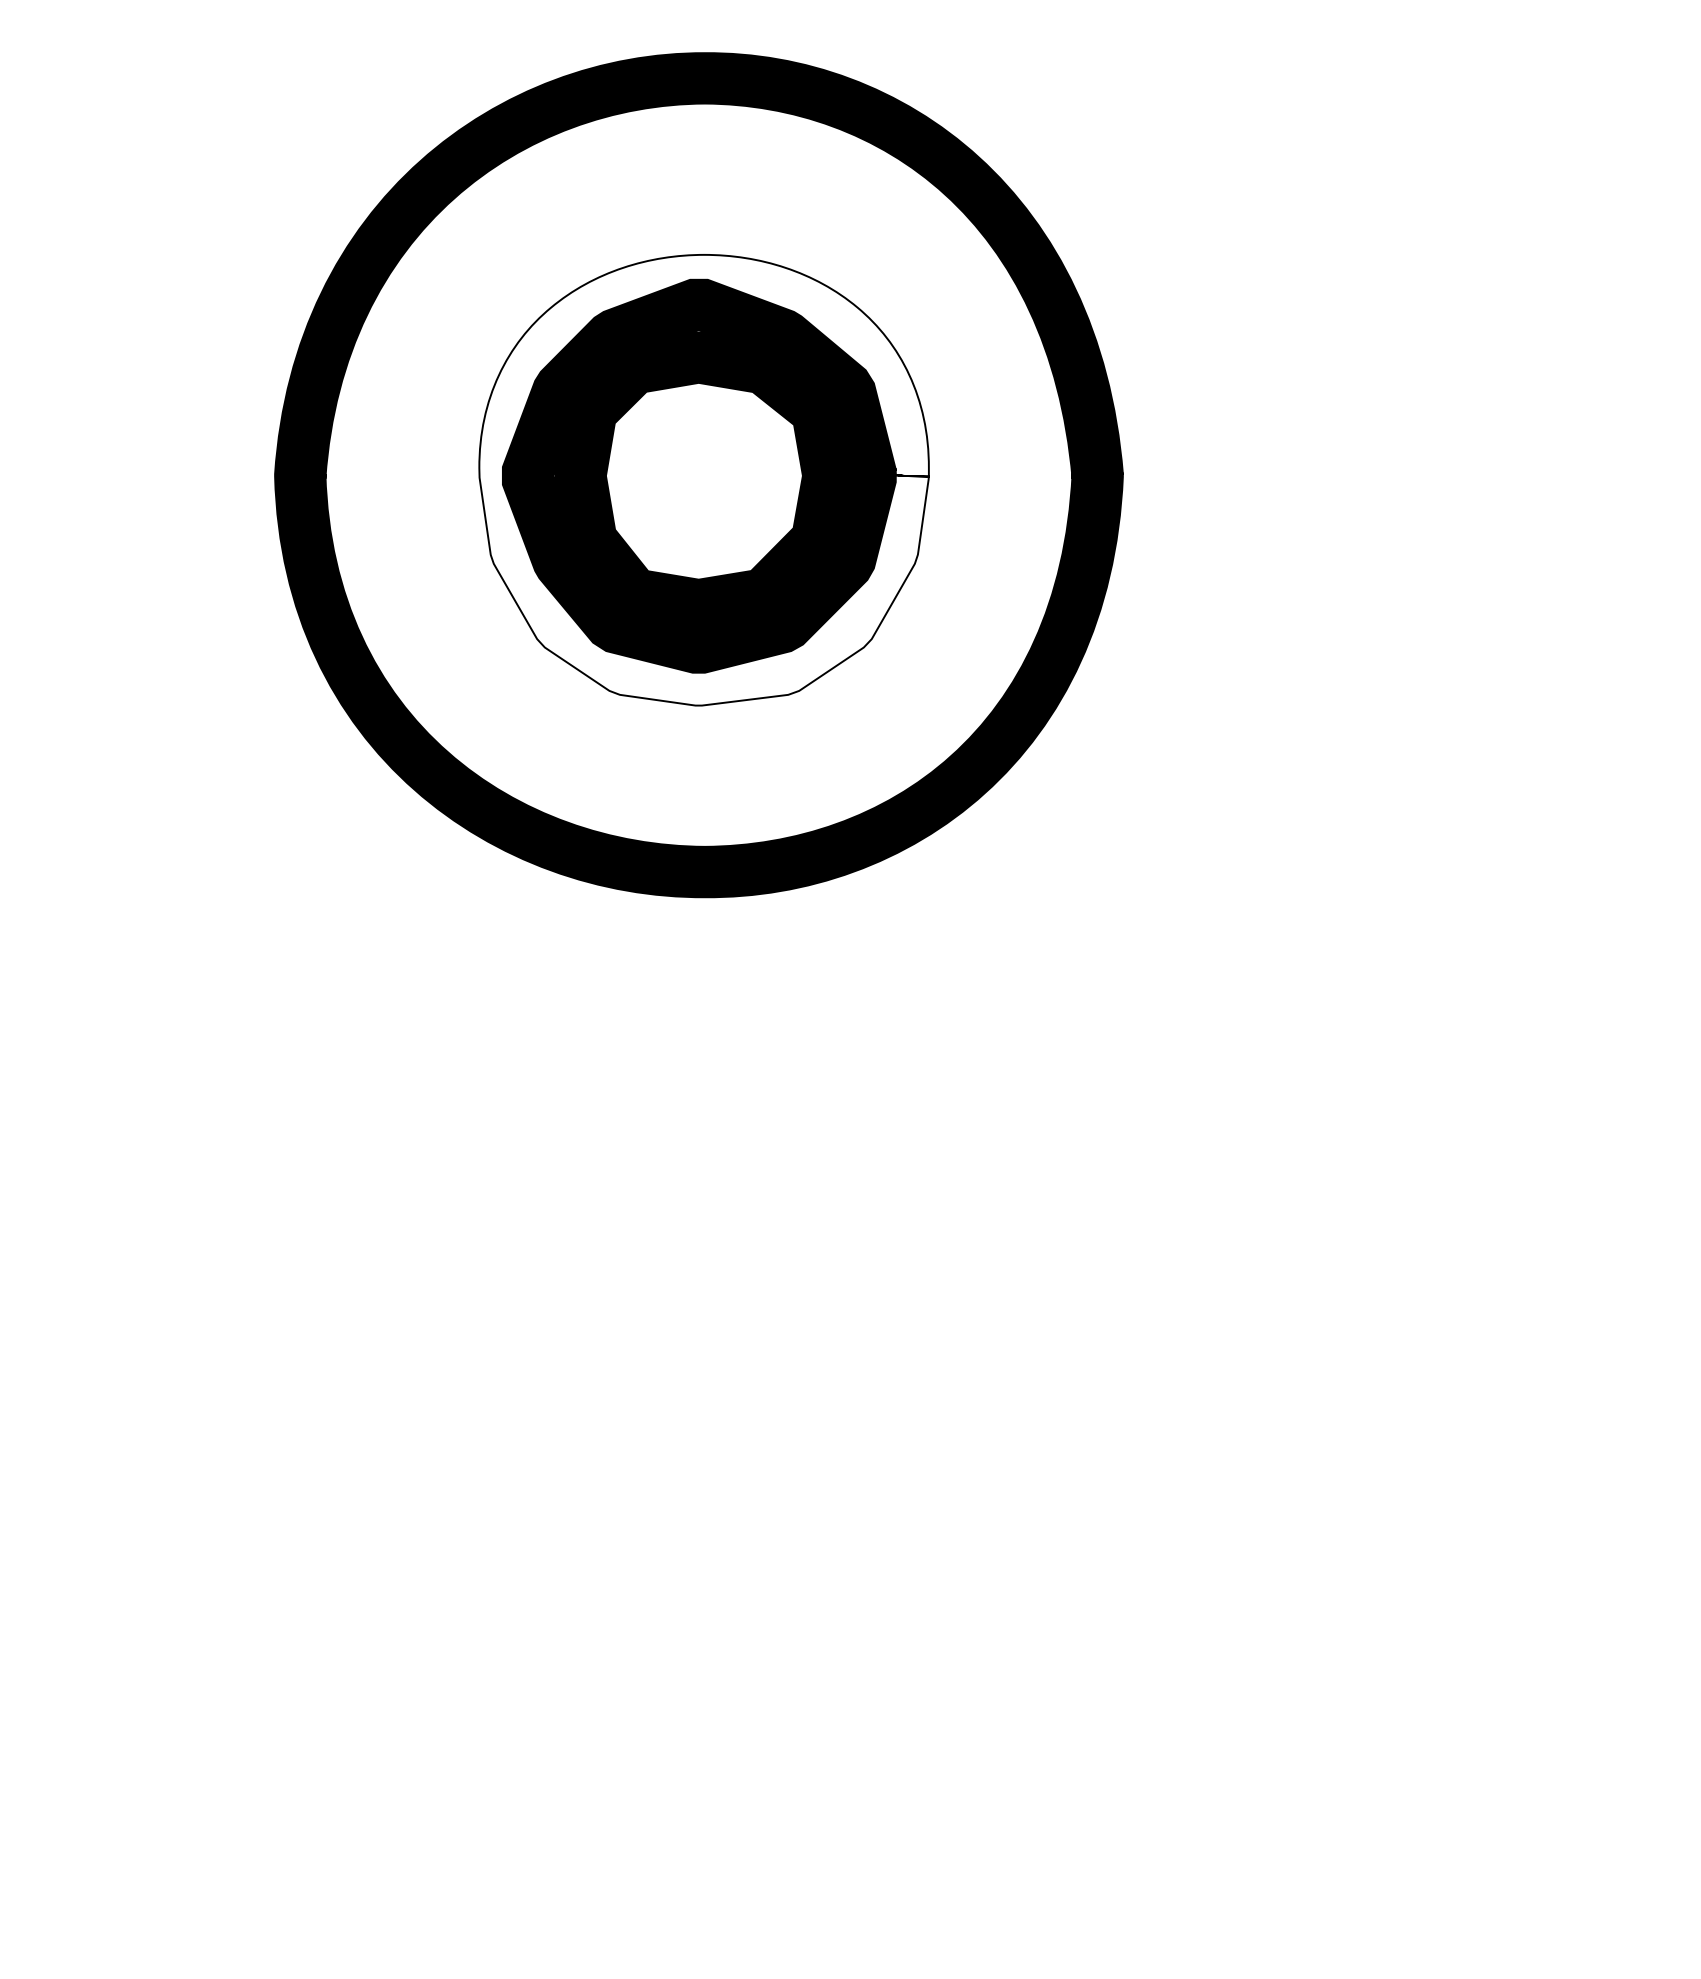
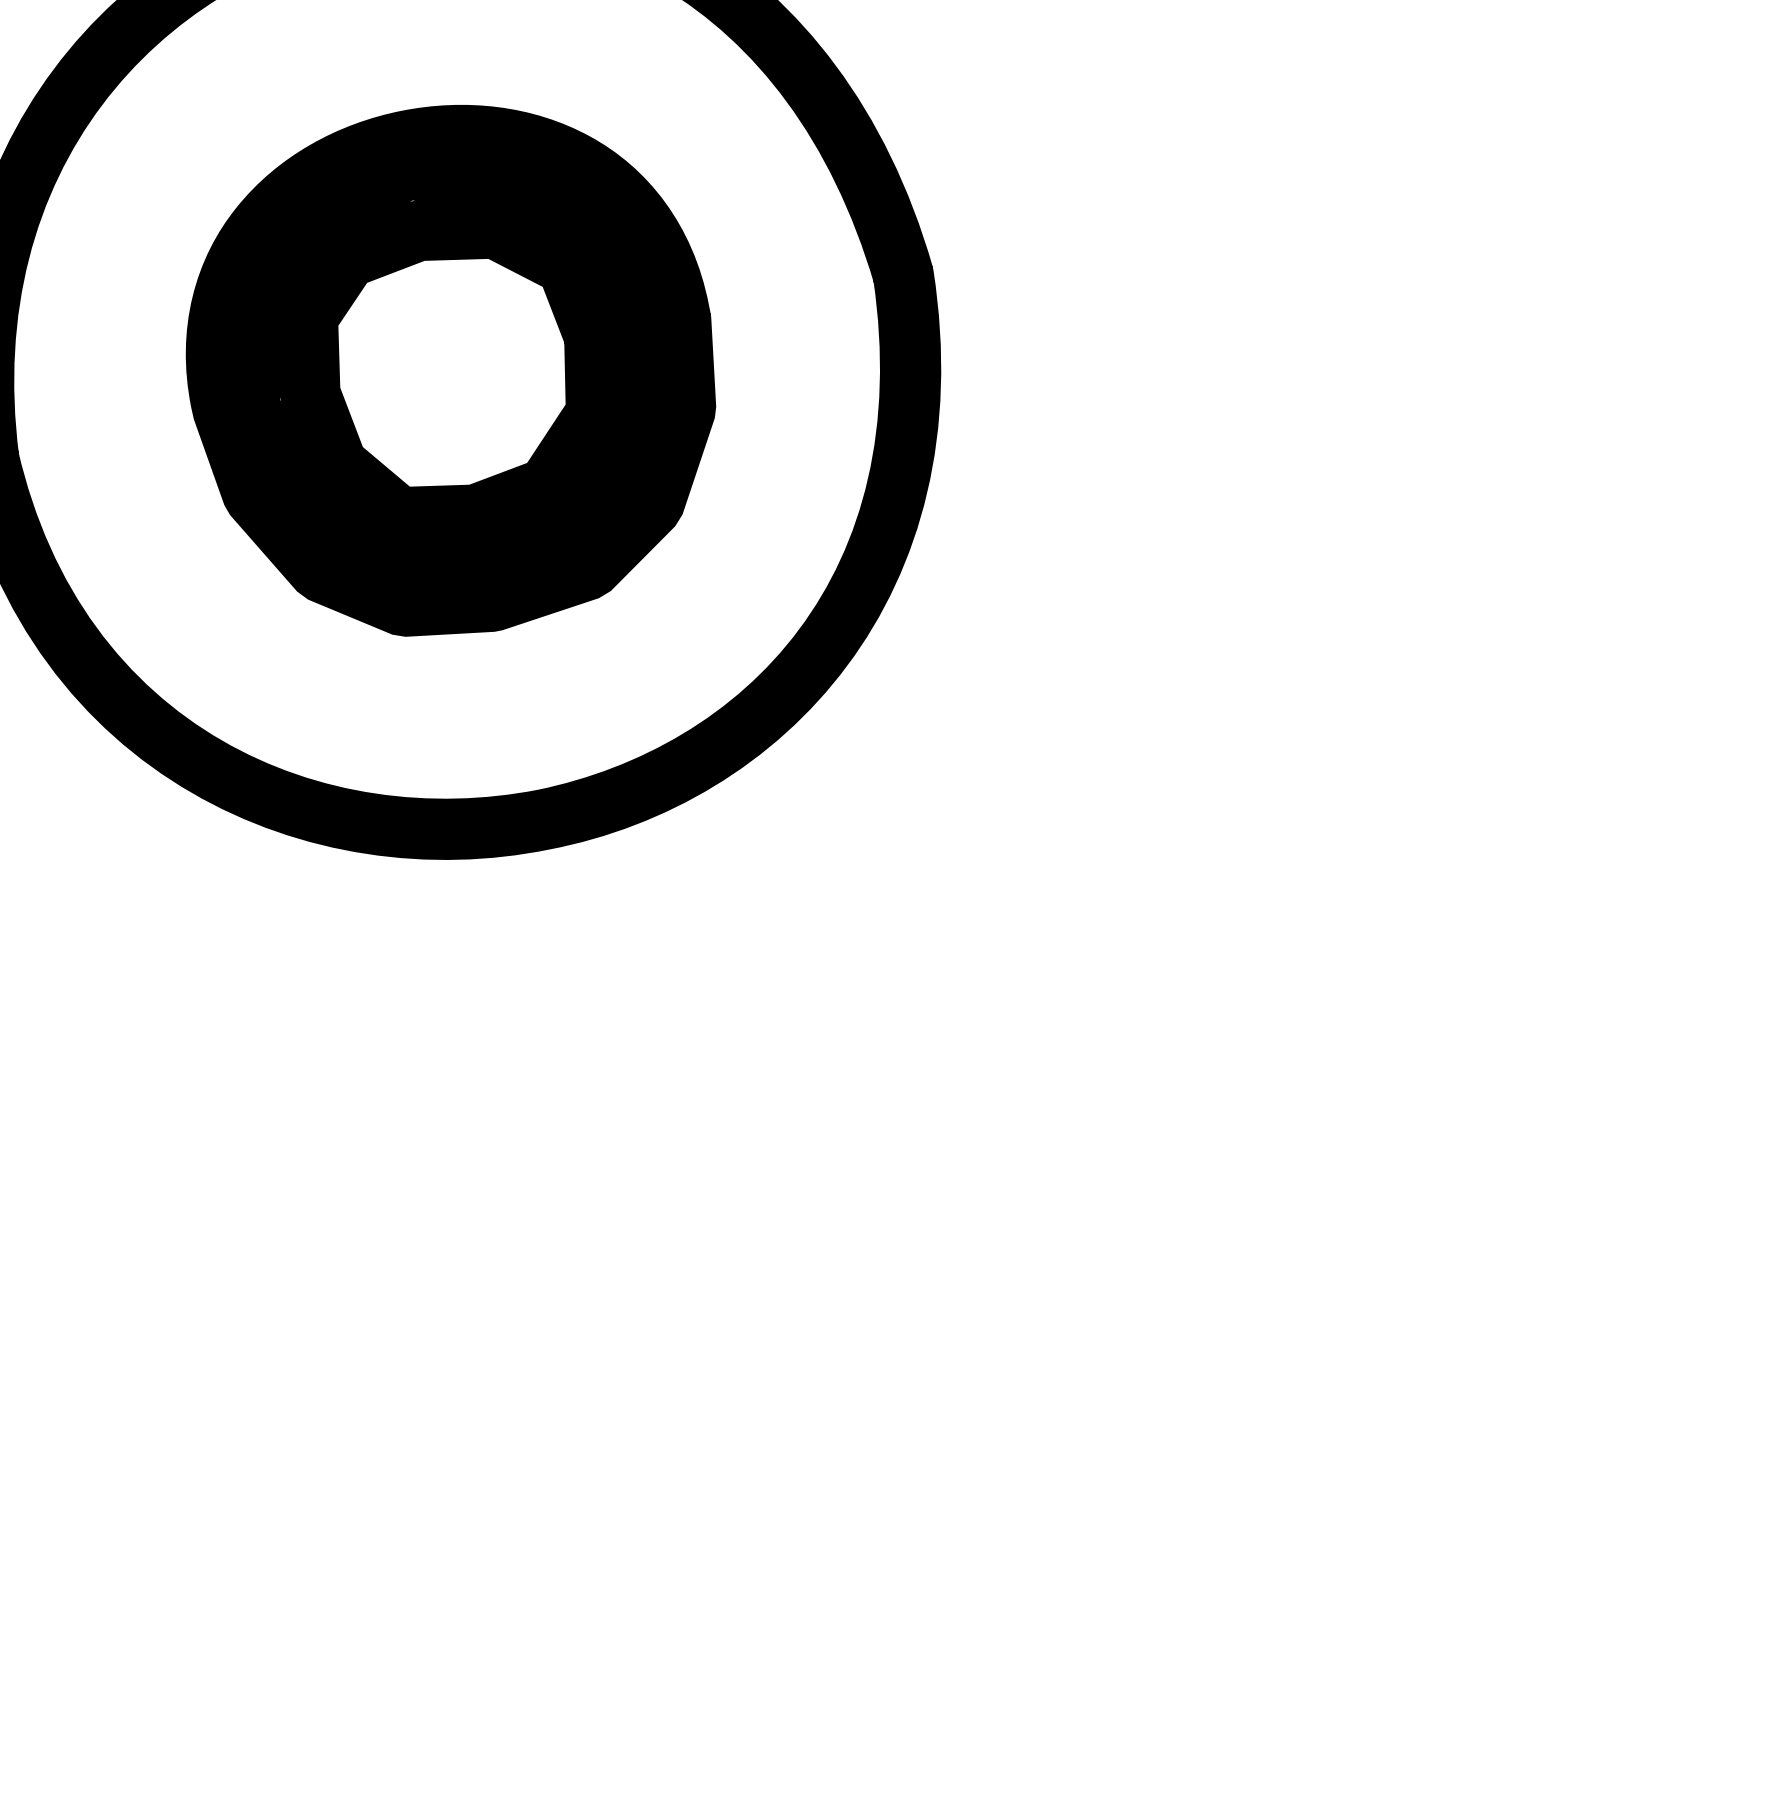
fill: (703, 479) -> (452, 369), added

